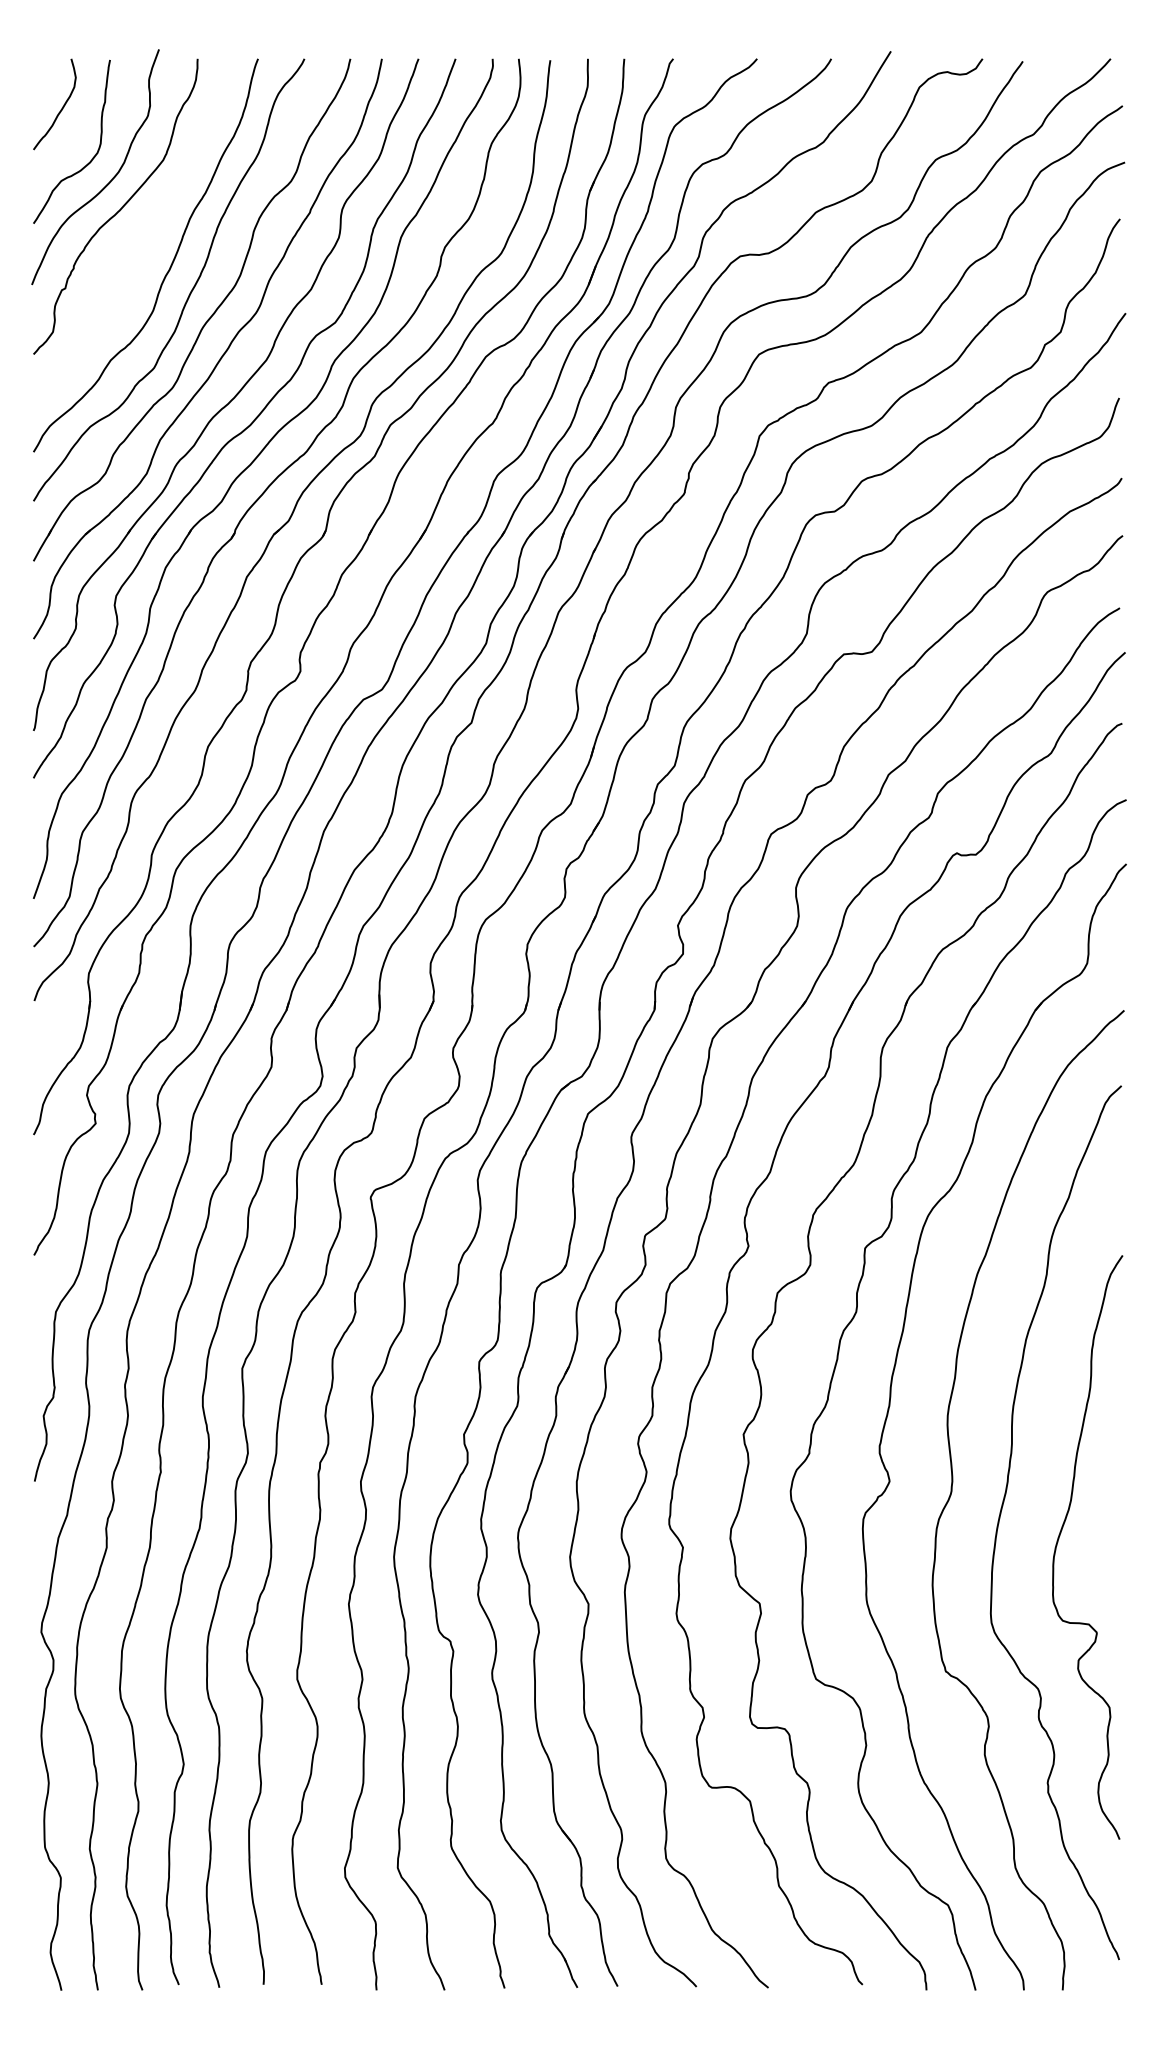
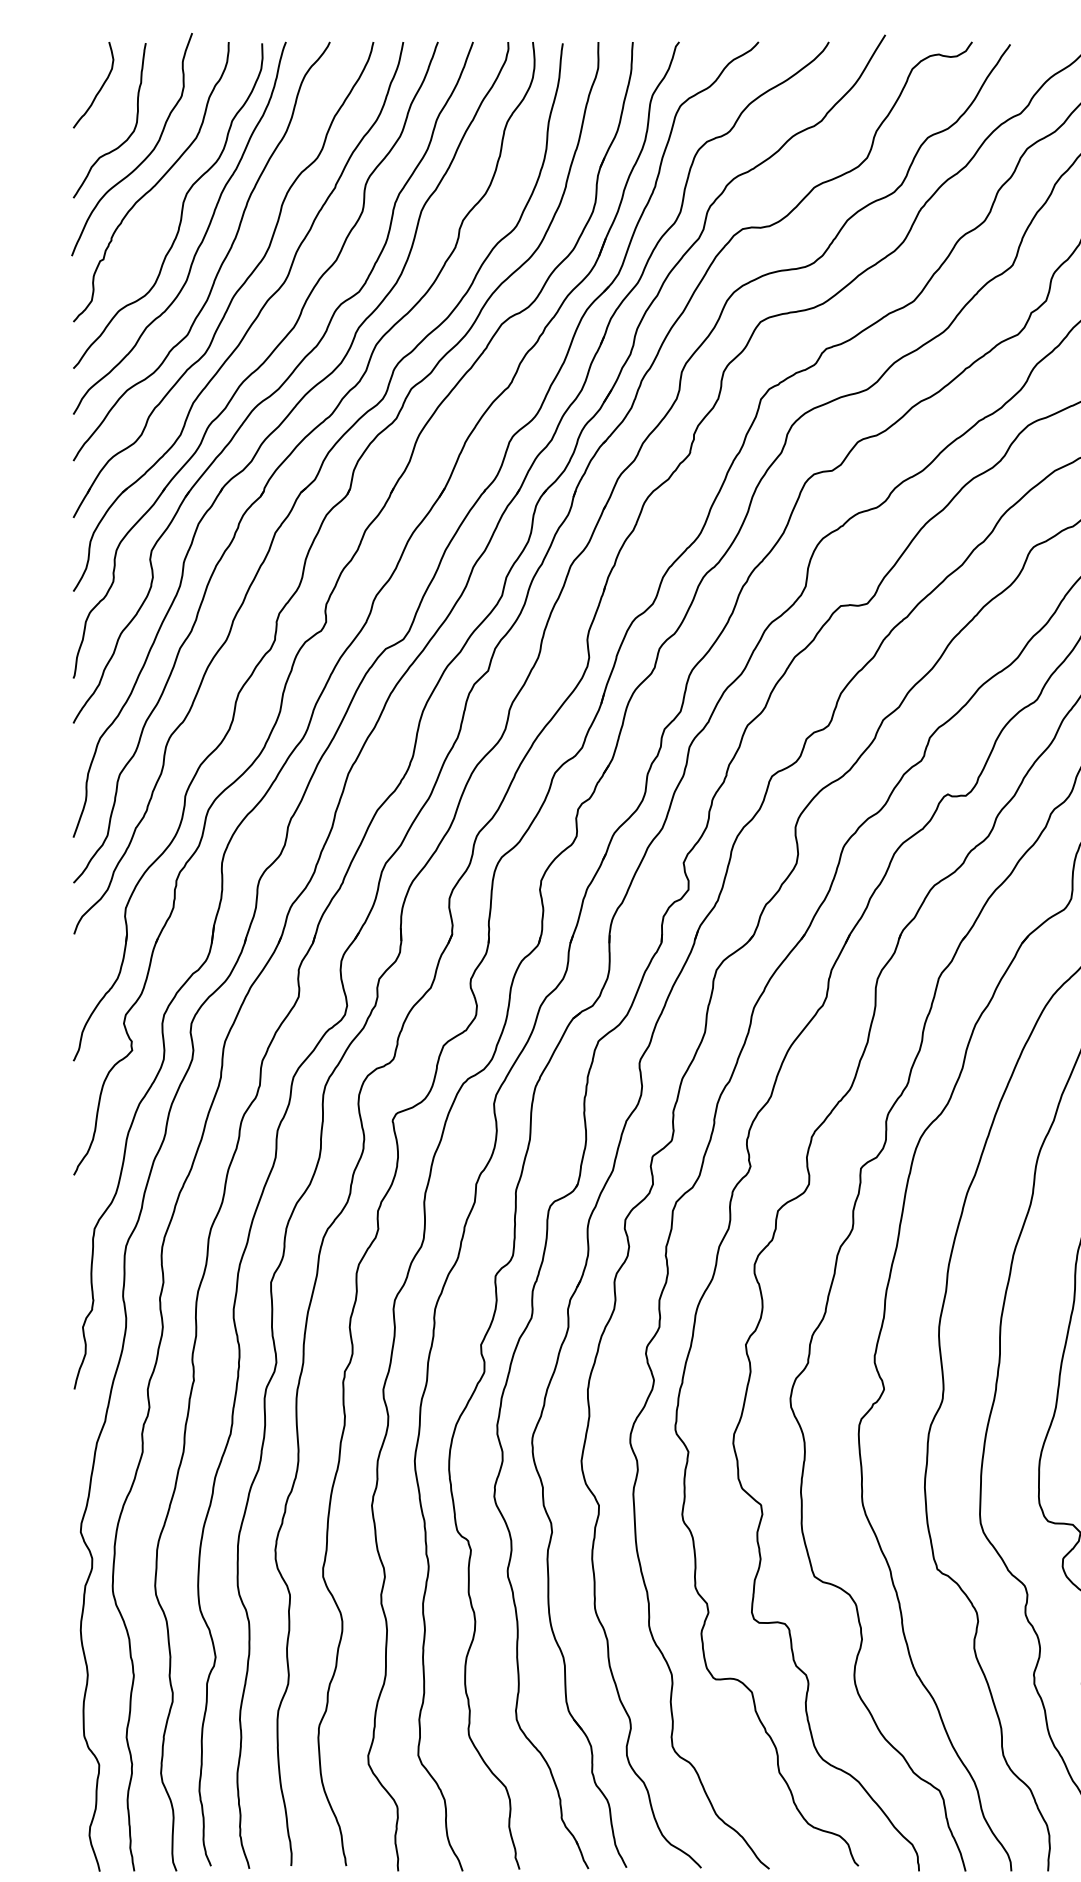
curve: (147, 235) -> (181, 209), added

